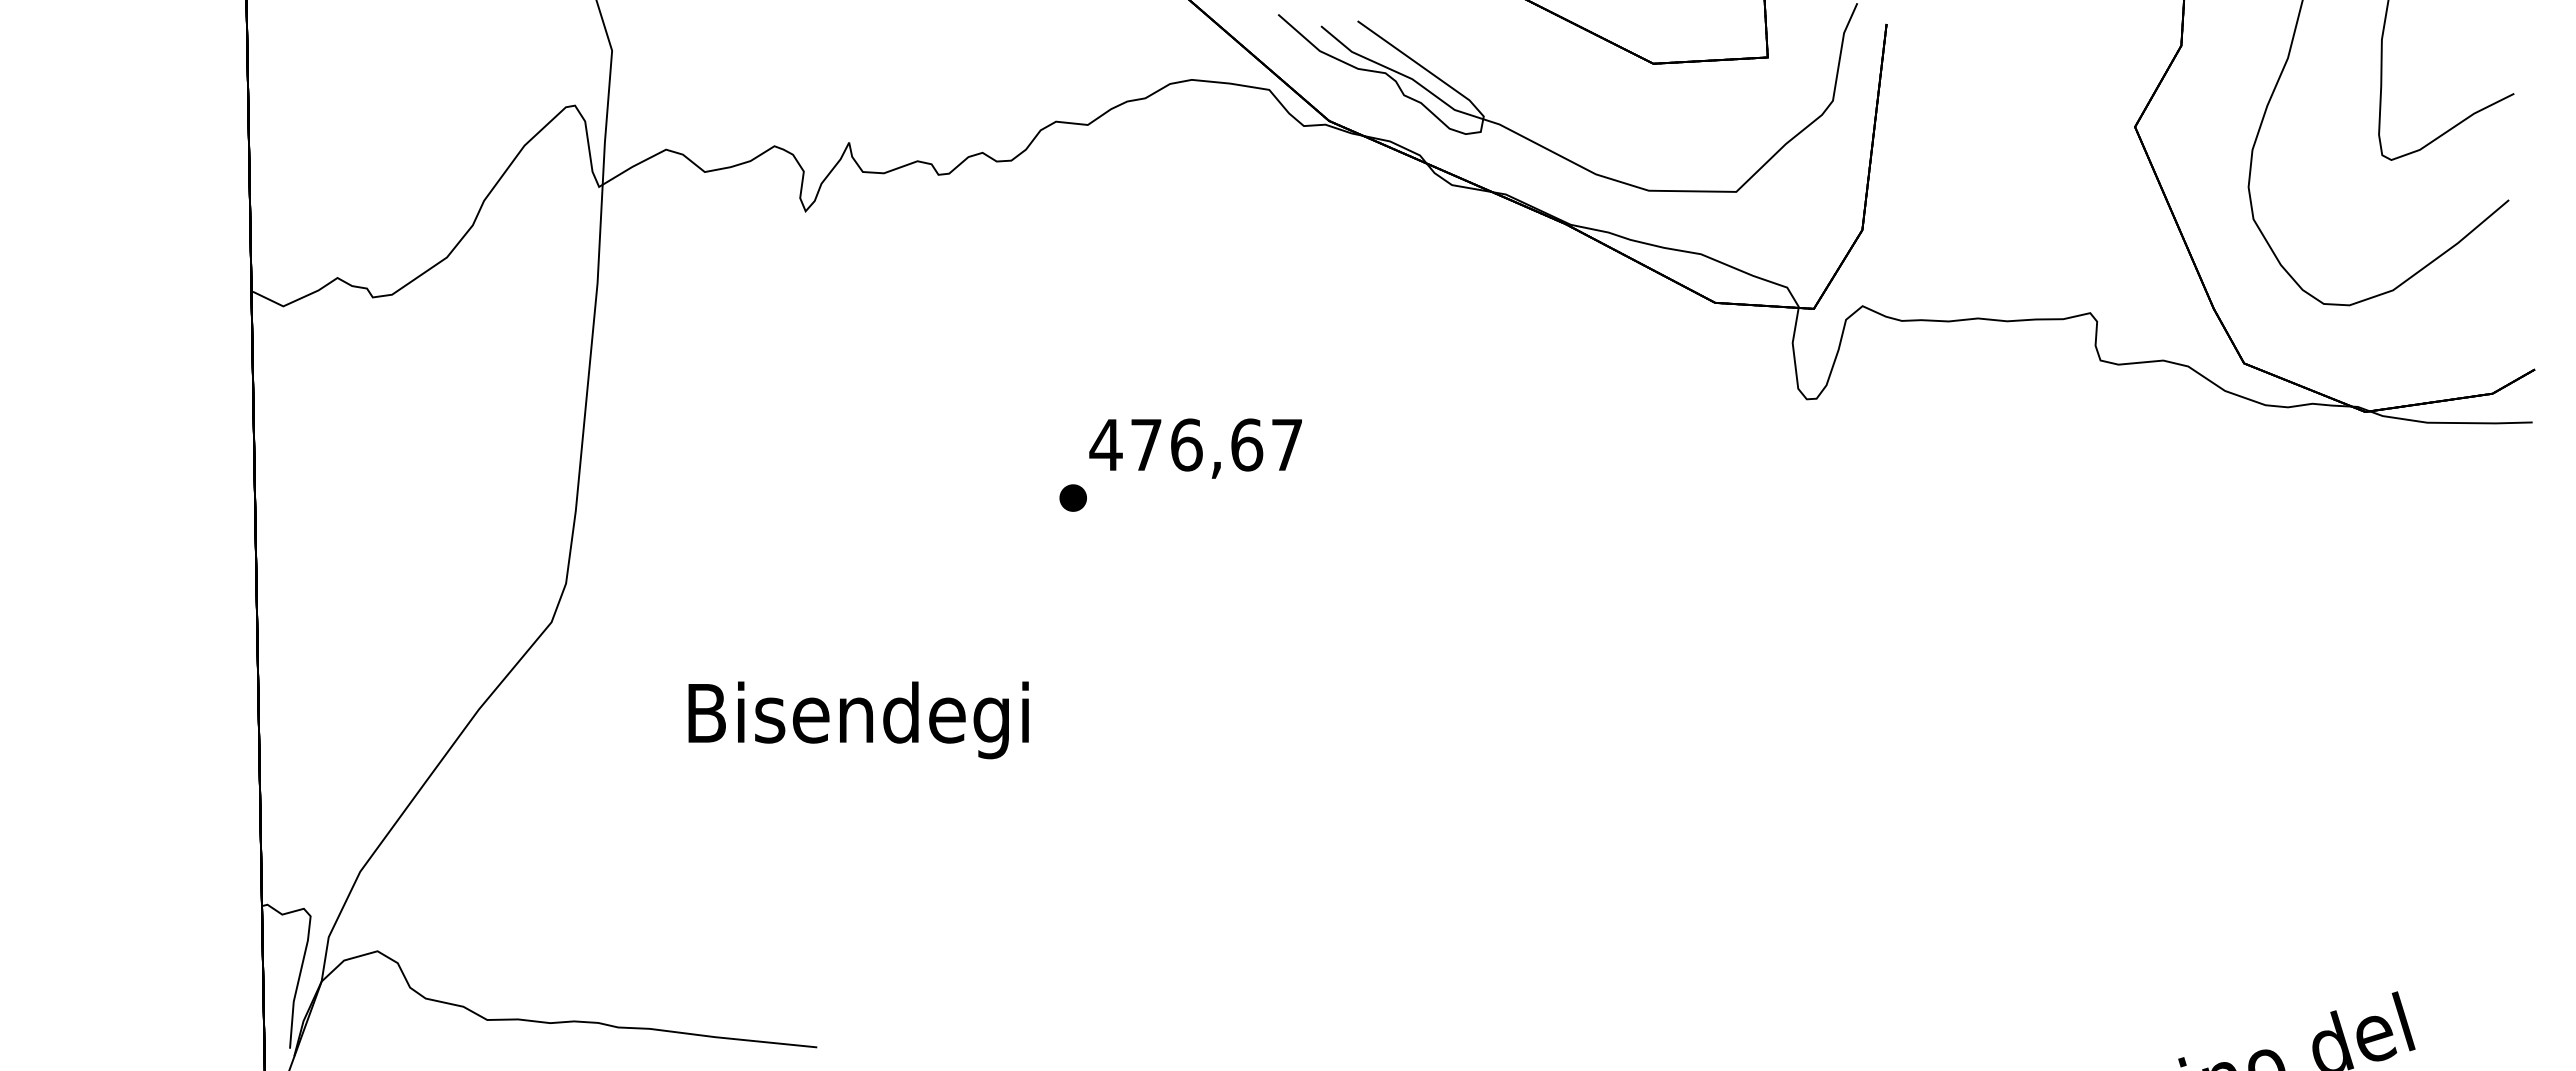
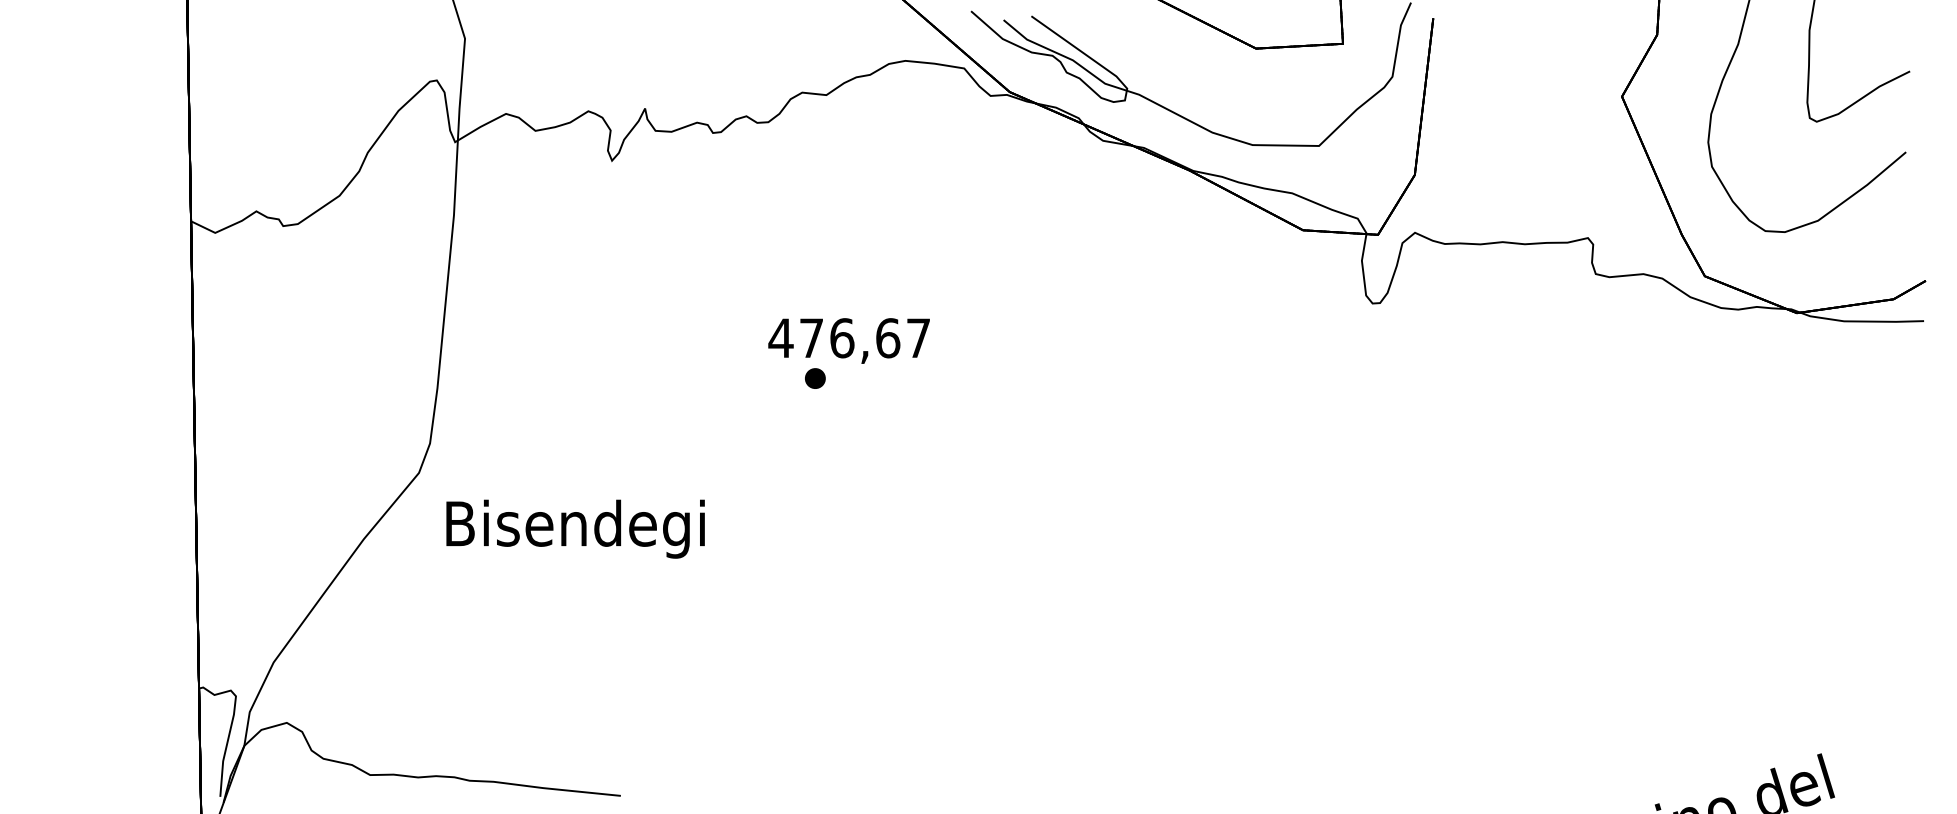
text: (1195, 448) -> (848, 340), moved
text: (858, 720) -> (575, 529), moved

